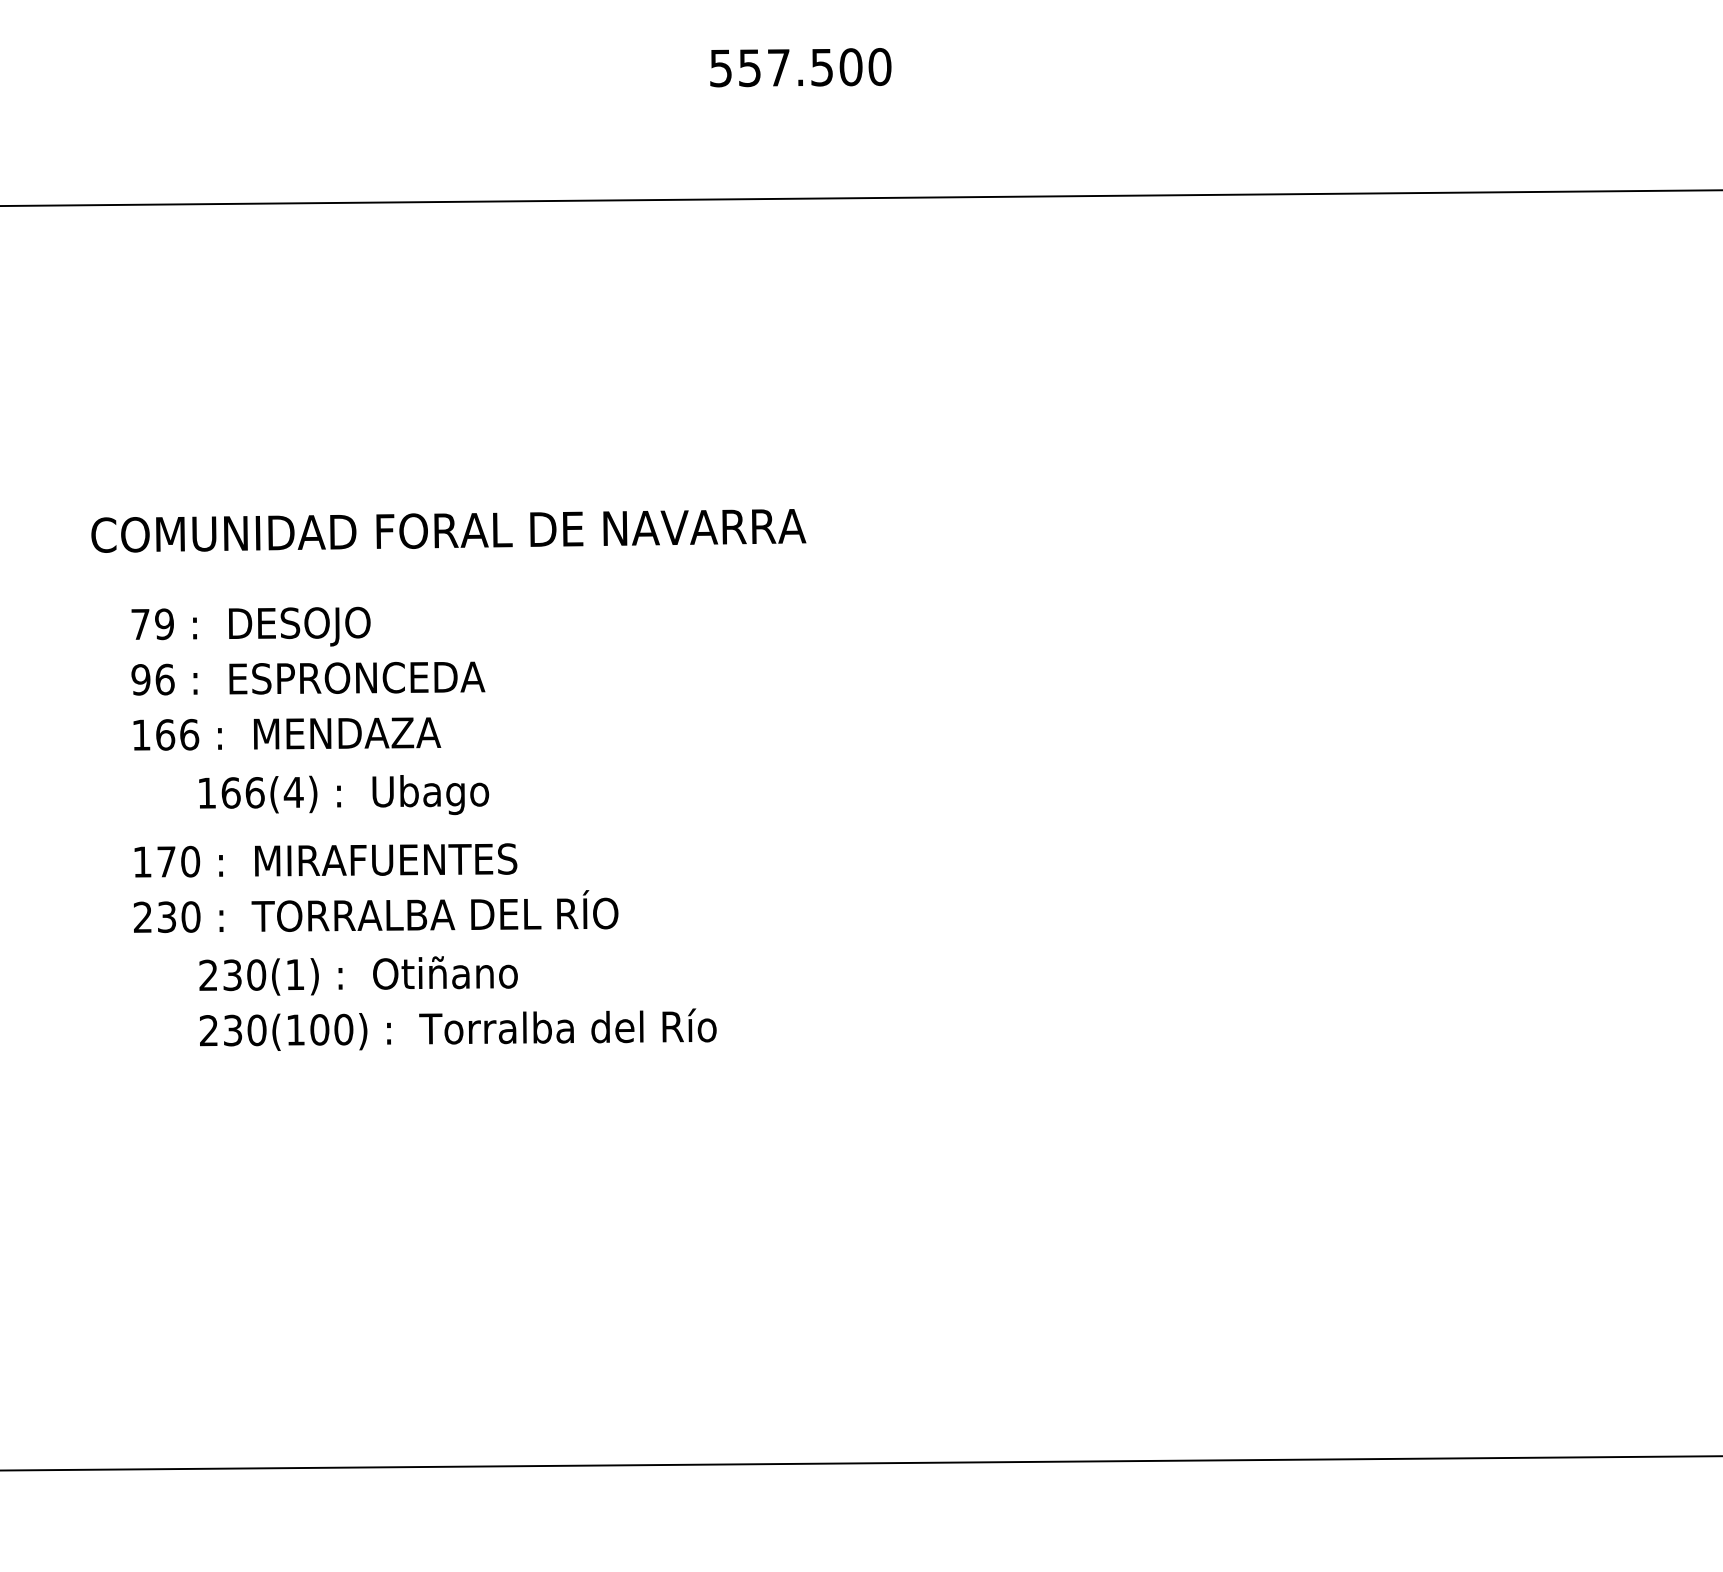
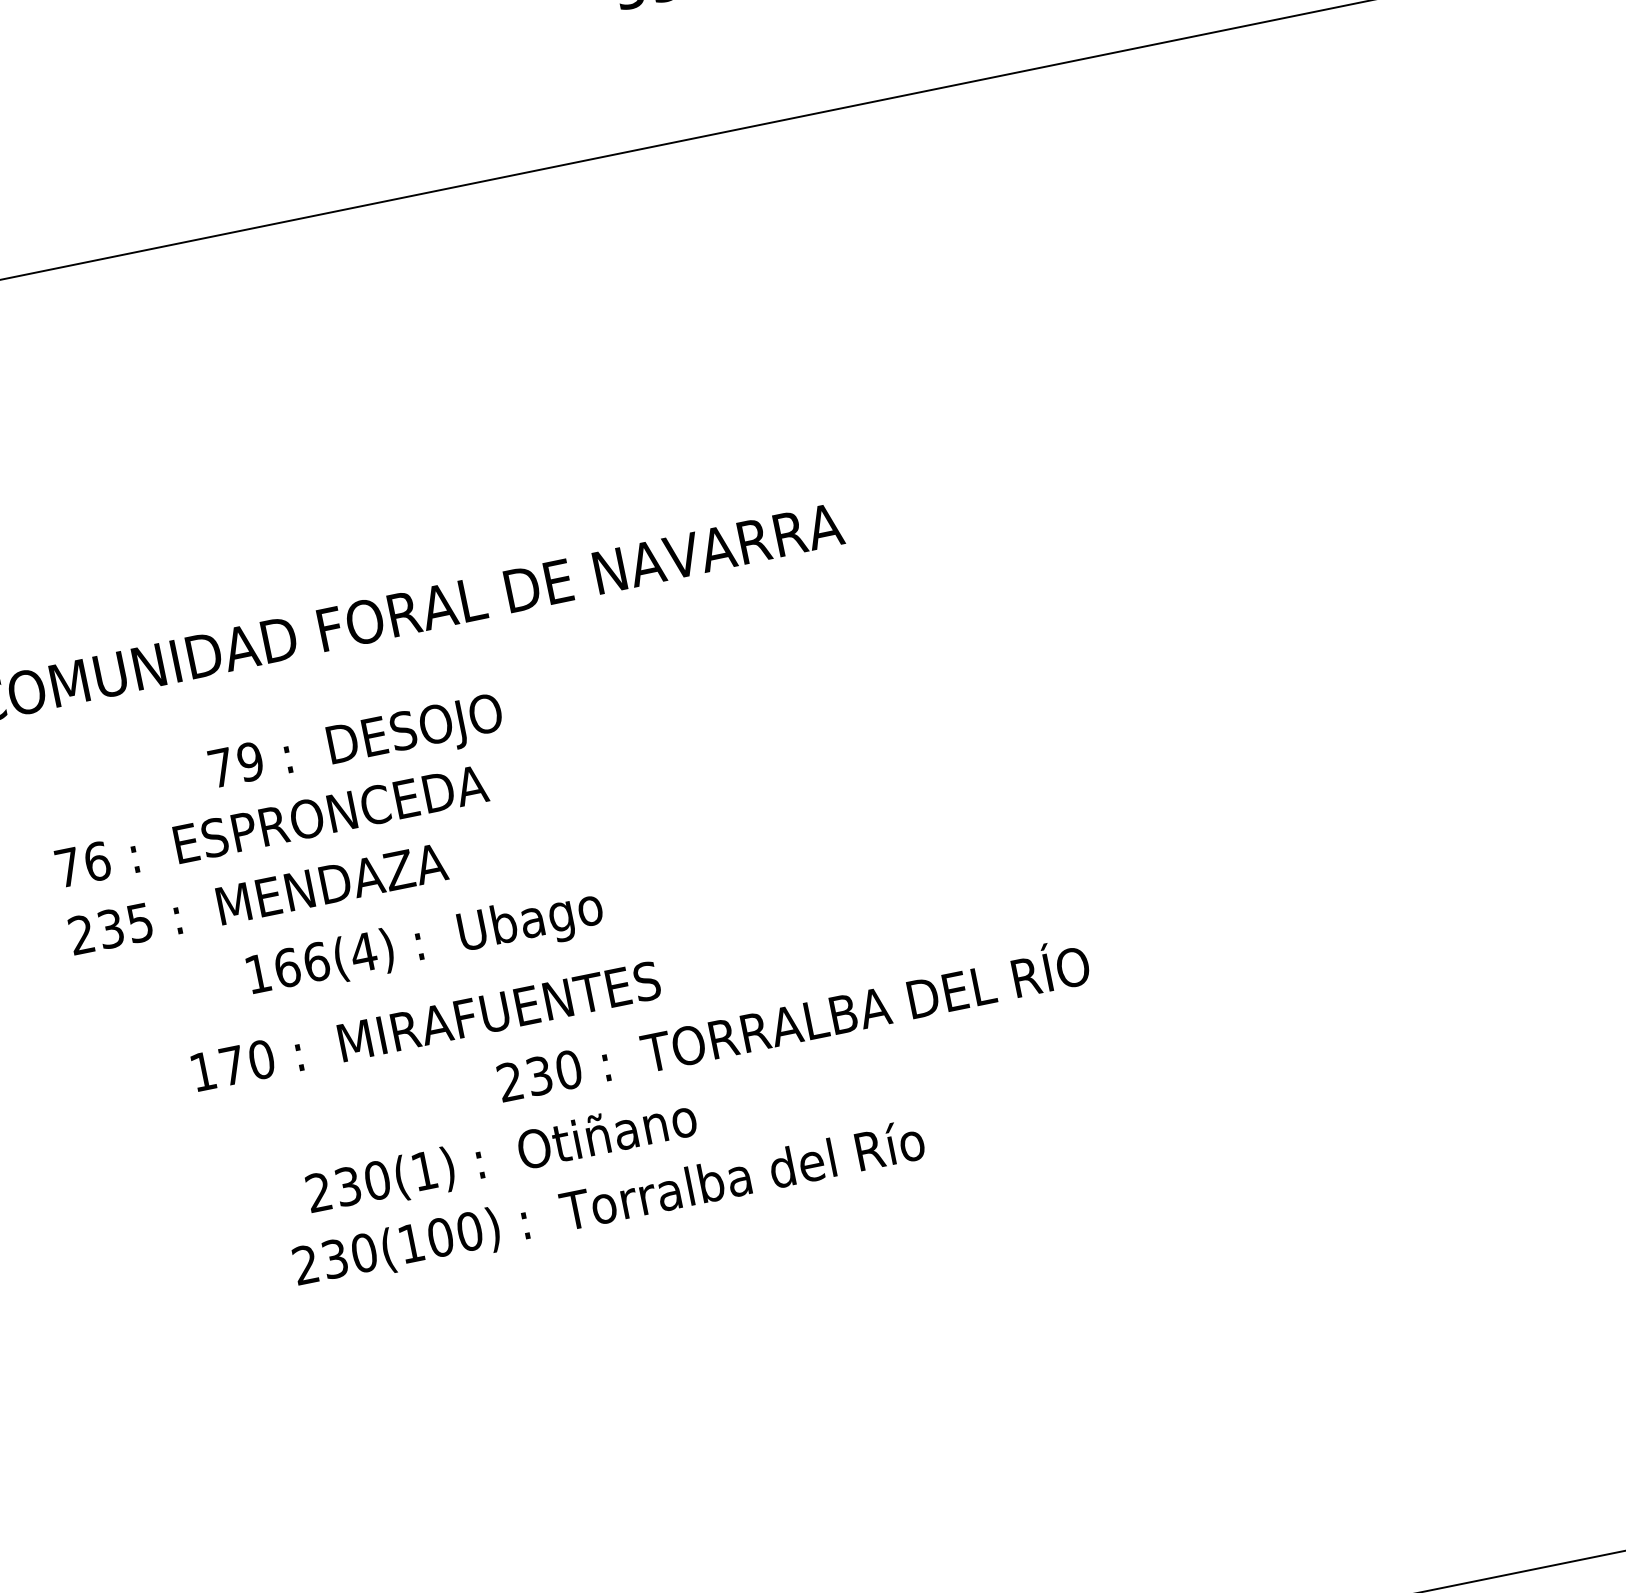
text: (250, 626) -> (355, 744), moved
text: (140, 679) -> (67, 867), 96 -> 76
text: (165, 734) -> (110, 928), 166 -> 235
text: (344, 795) -> (426, 944), moved
text: (325, 860) -> (425, 1026), moved
text: (376, 911) -> (793, 1019), moved
text: (358, 975) -> (501, 1156), moved
text: (458, 1029) -> (609, 1204), moved

